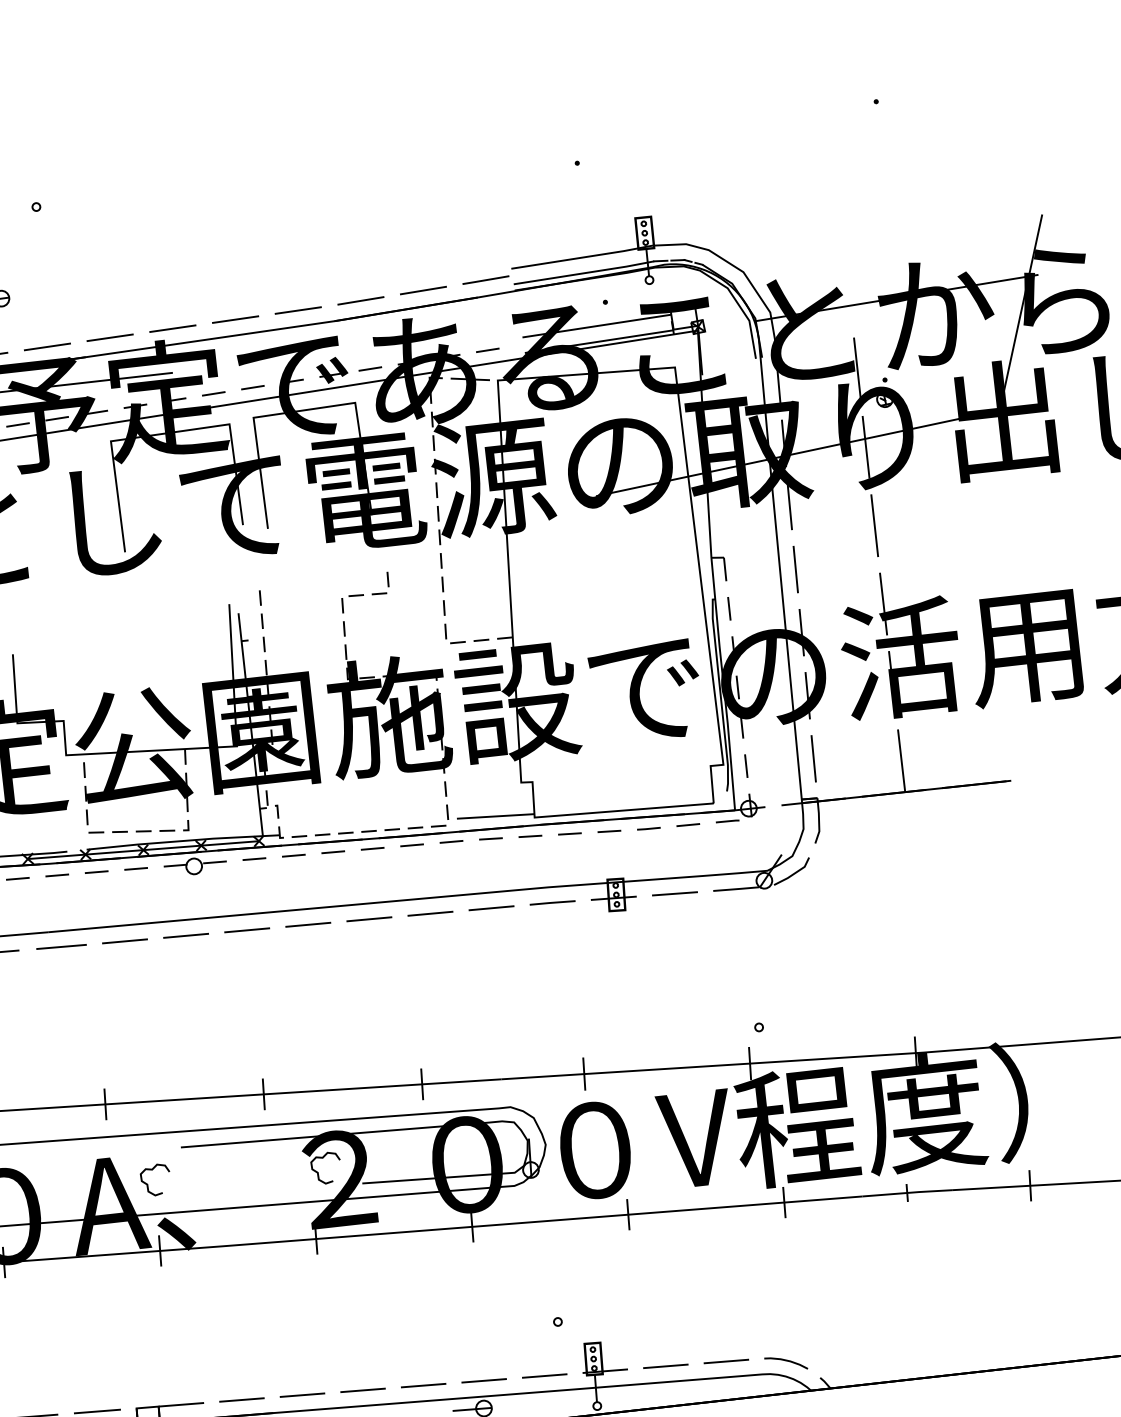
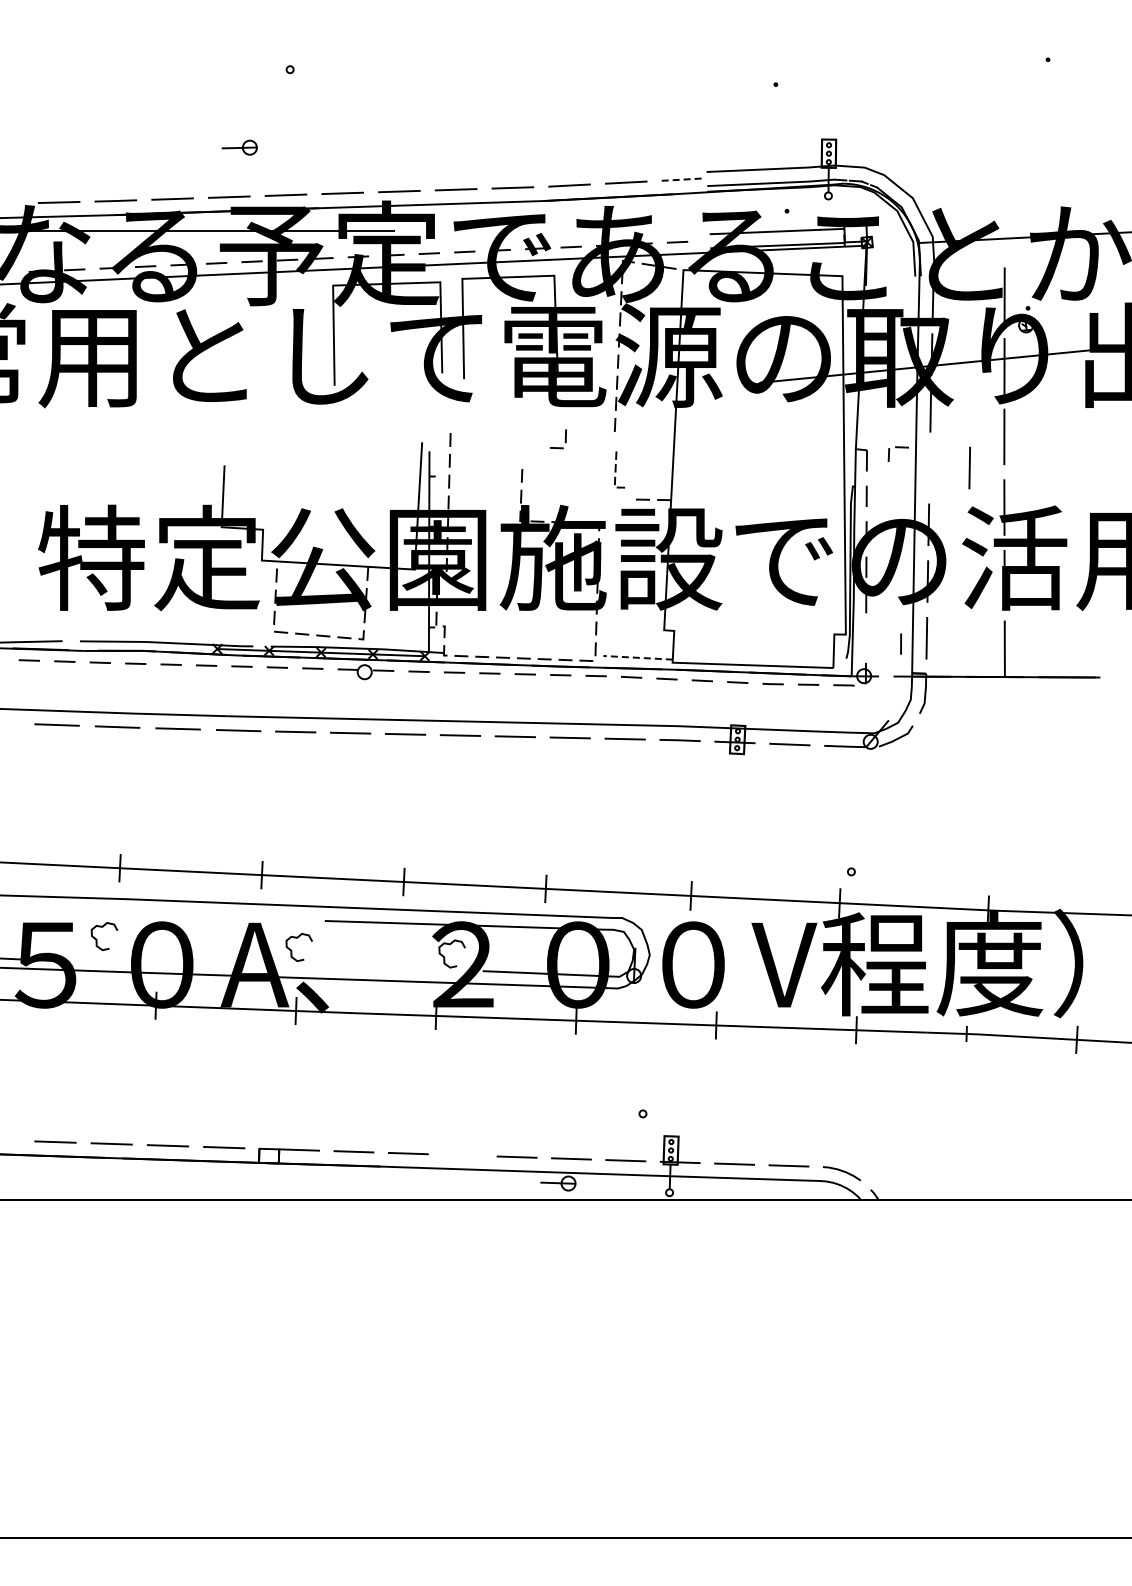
line: (485, 280) -> (682, 179), solid -> dashed
line: (795, 568) -> (969, 467), moved
part: (352, 602) -> (897, 453), moved
part: (451, 609) -> (619, 469), size x0.6
line: (745, 765) -> (900, 643), moved
line: (496, 816) -> (638, 657), solid -> dashed
line: (362, 1389) -> (462, 1154), removed

